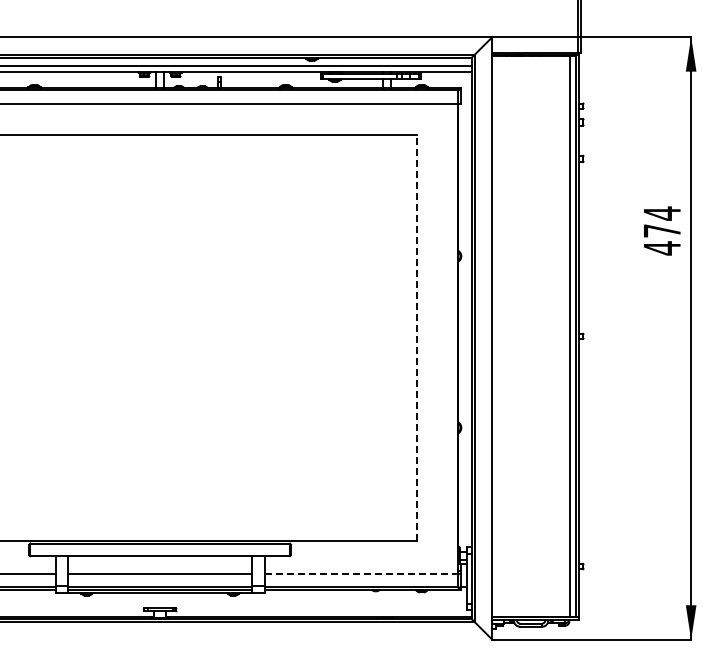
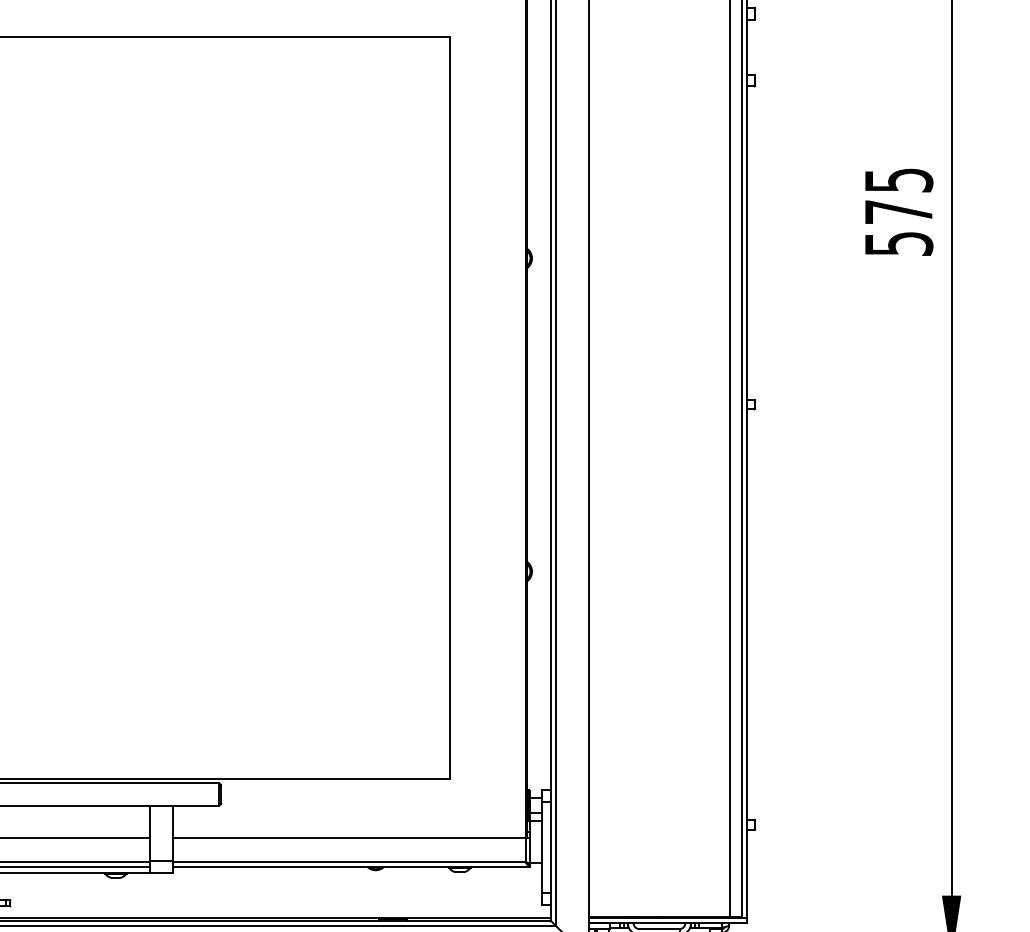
text: (662, 230) -> (899, 211), 474 -> 575
line: (416, 337) -> (450, 406), dashed -> solid
line: (361, 573) -> (349, 837), dashed -> solid

